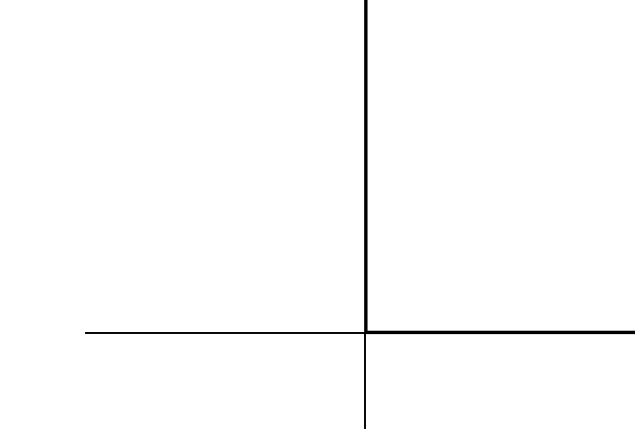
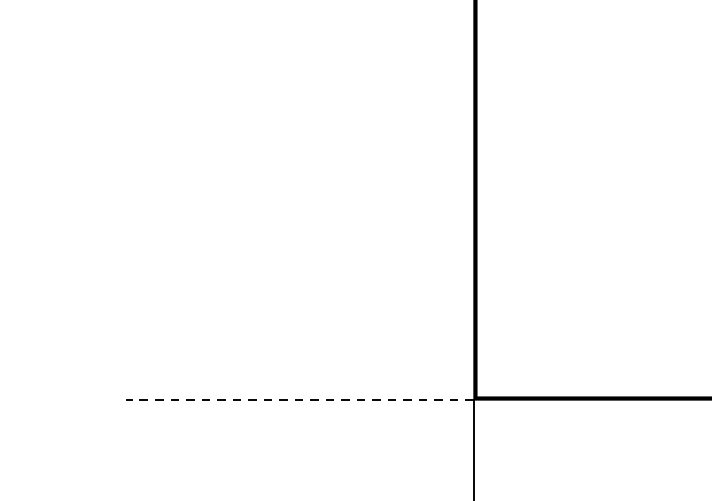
line: (224, 333) -> (299, 399), solid -> dashed

